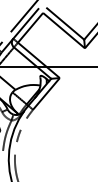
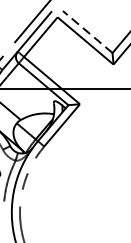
line: (65, 23) -> (87, 31), solid -> dashed

